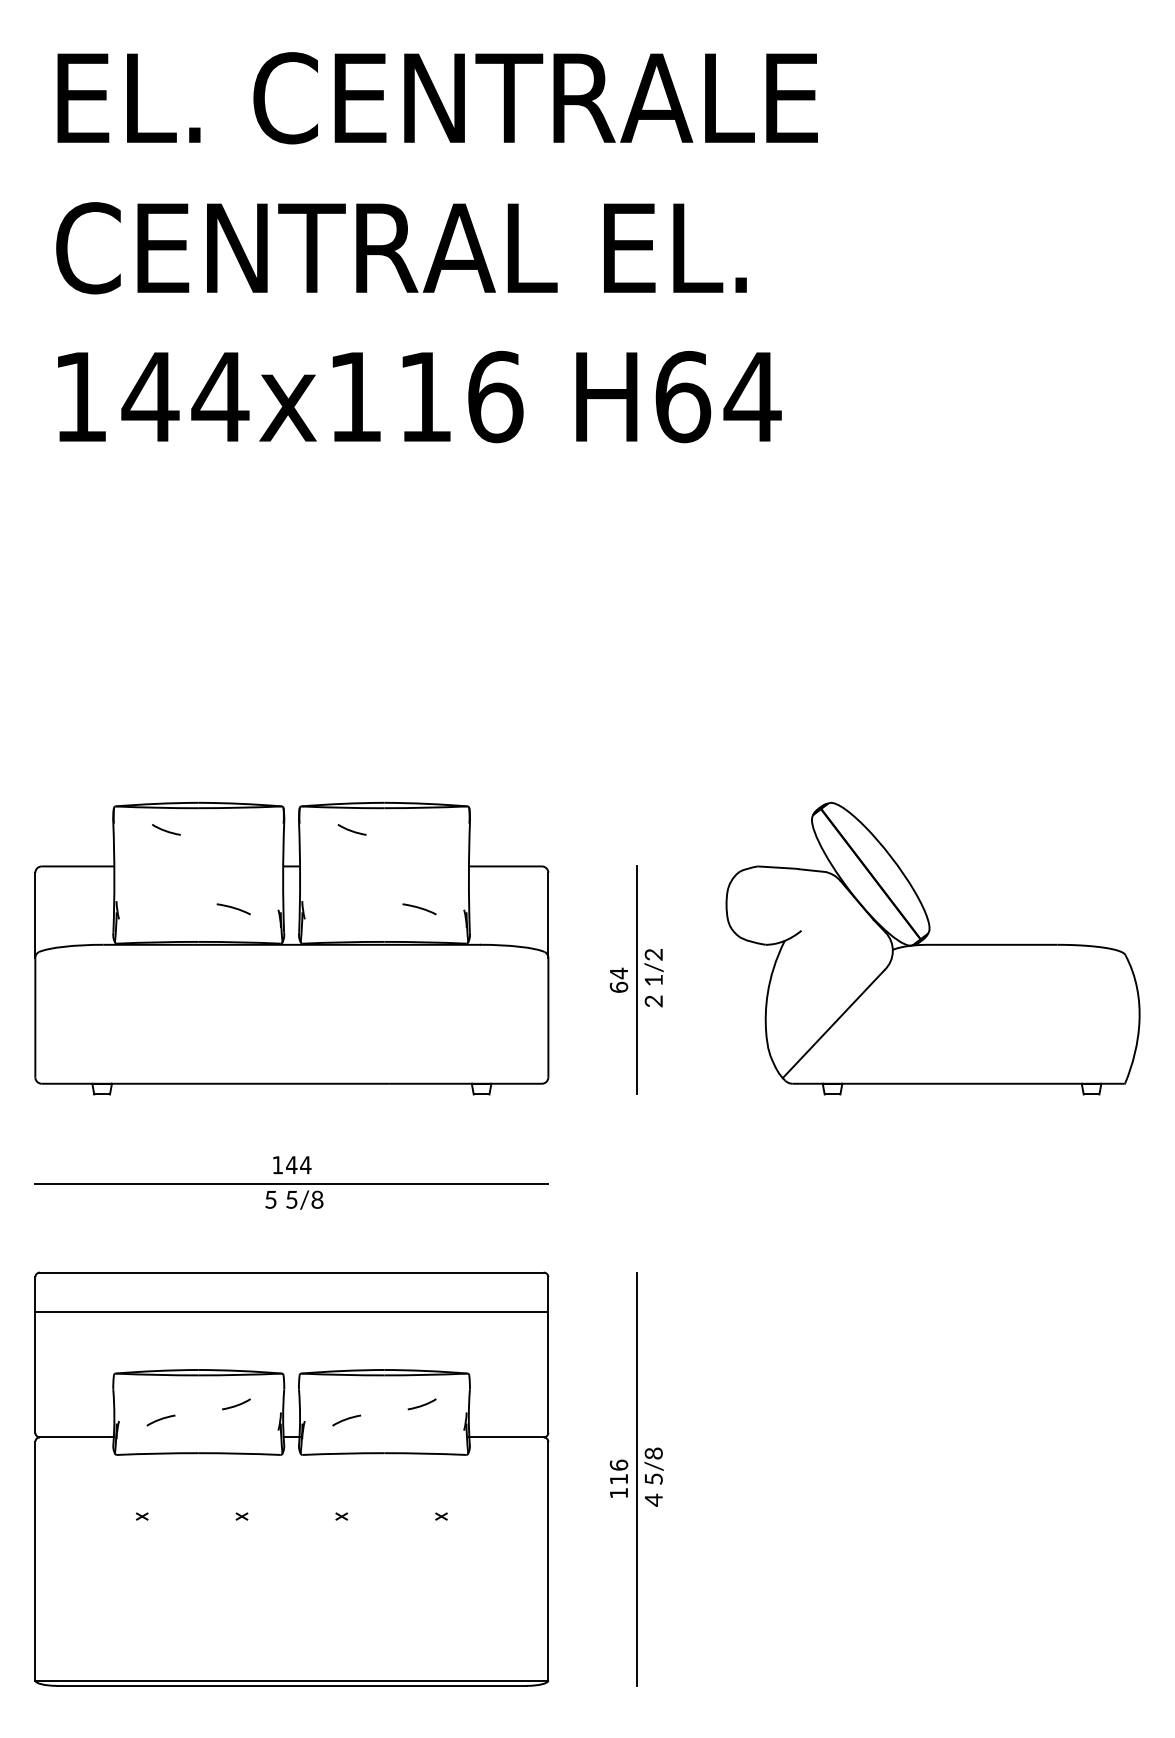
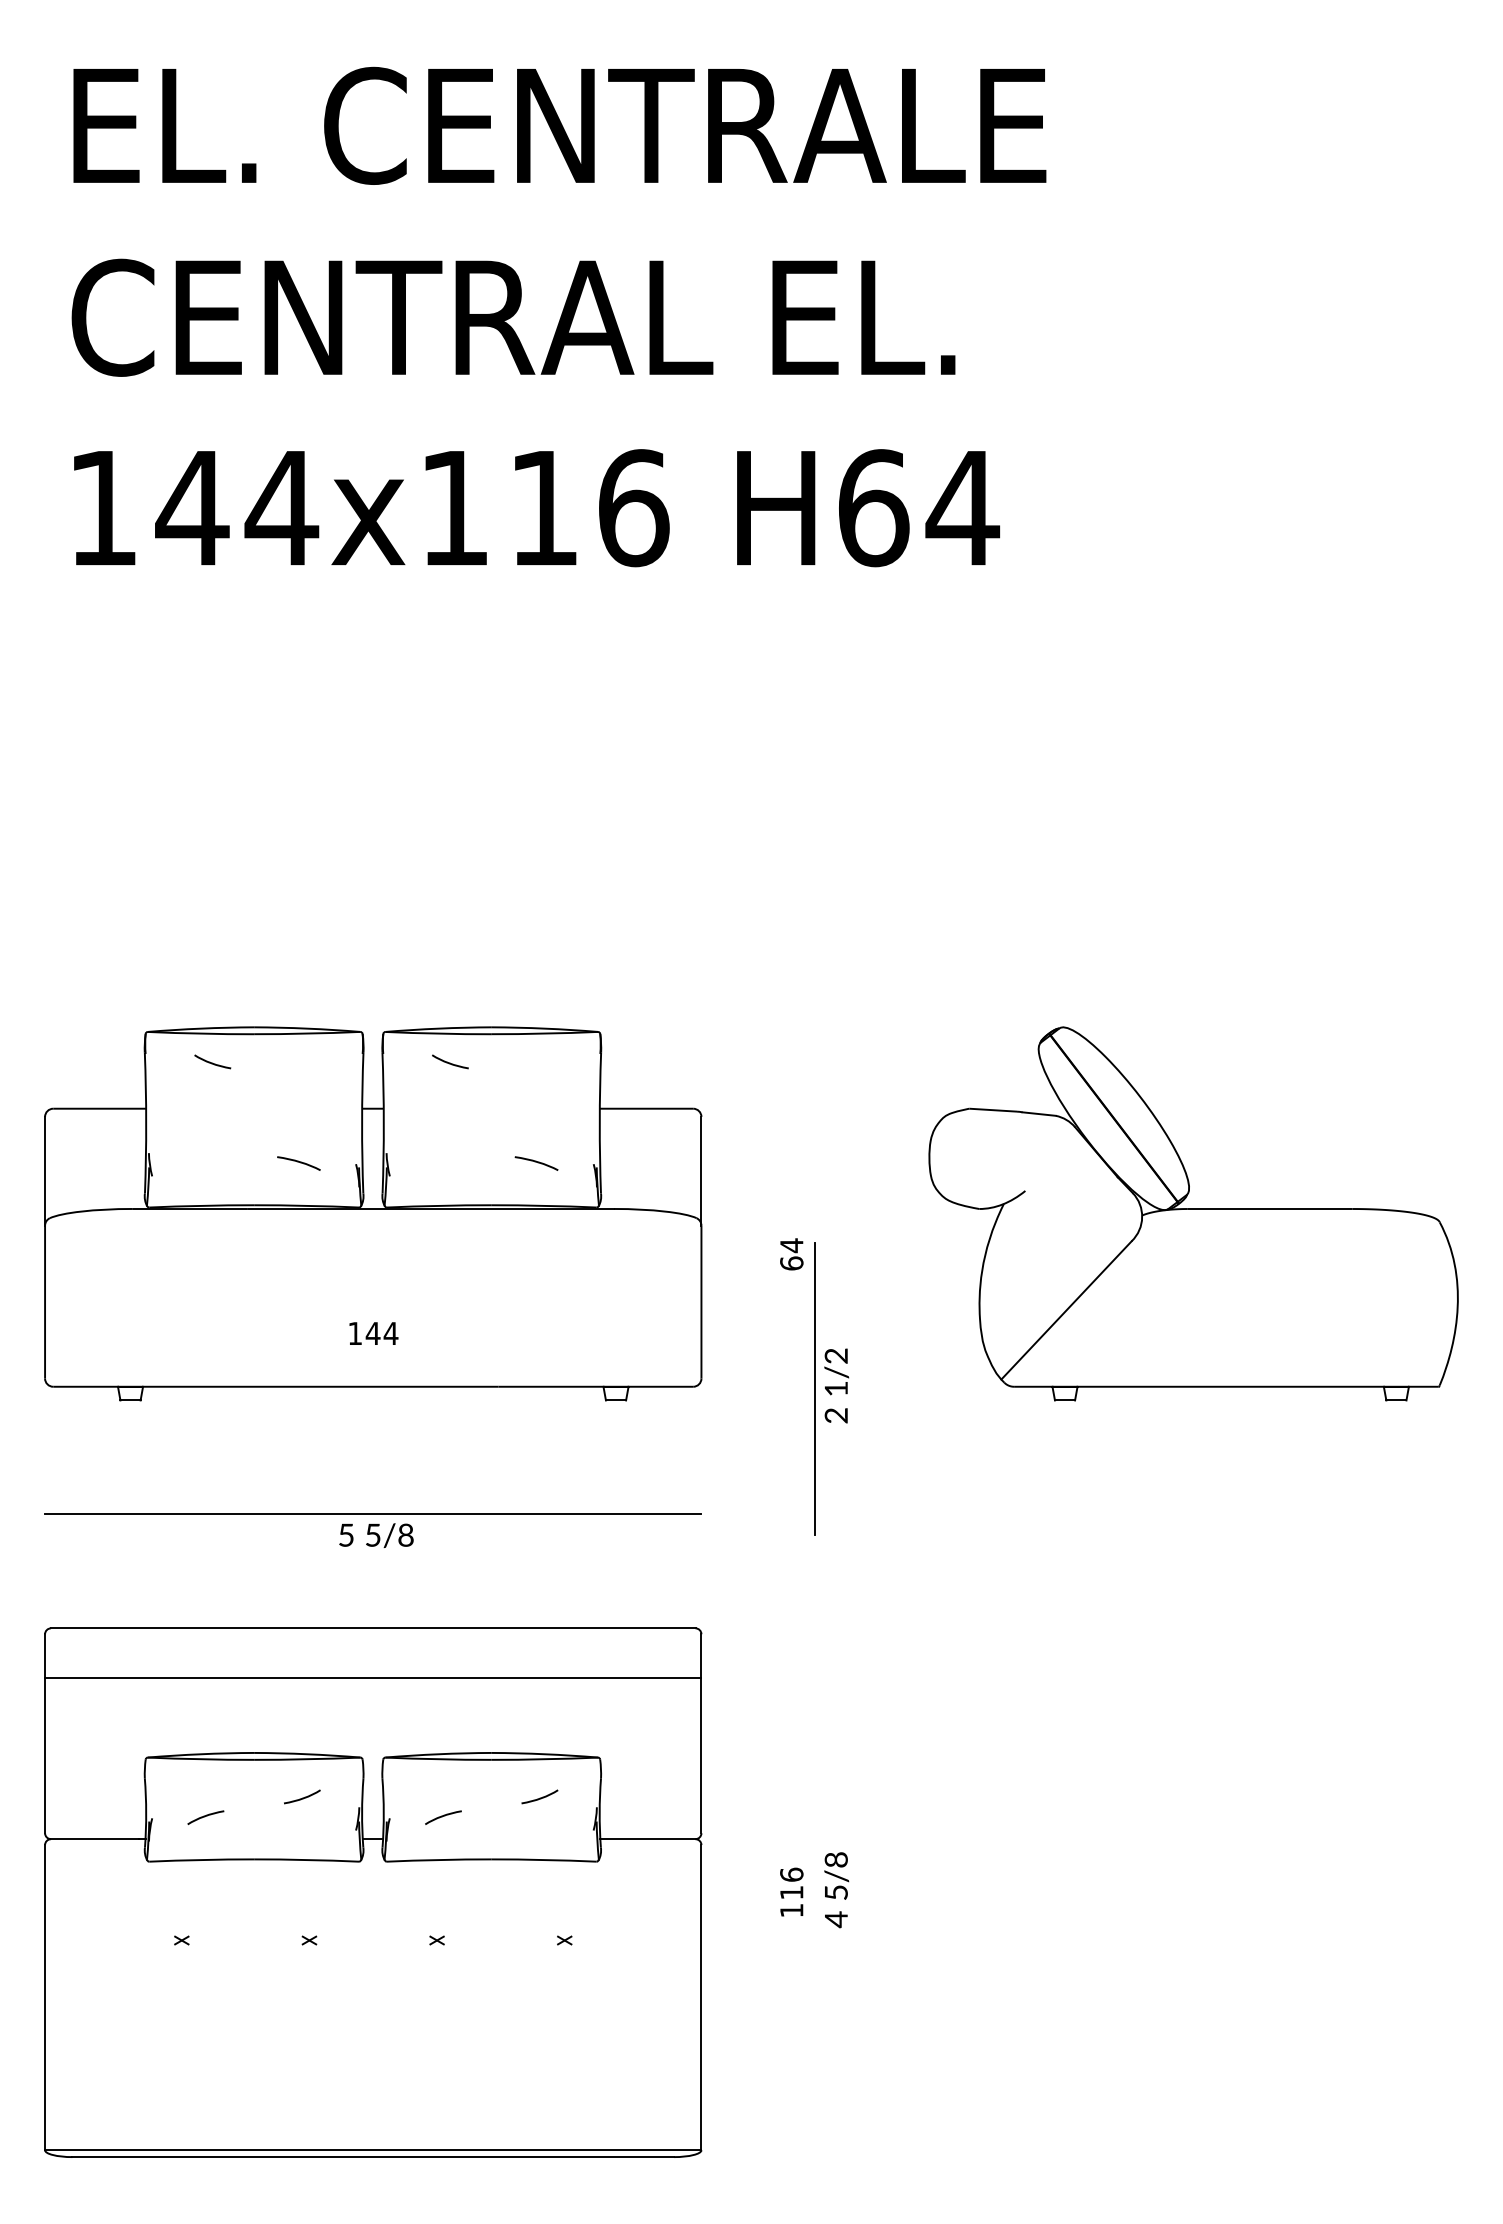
part: (649, 979) -> (830, 1387), moved
text: (292, 1165) -> (374, 1333), moved
line: (637, 1478) -> (815, 1891), removed

